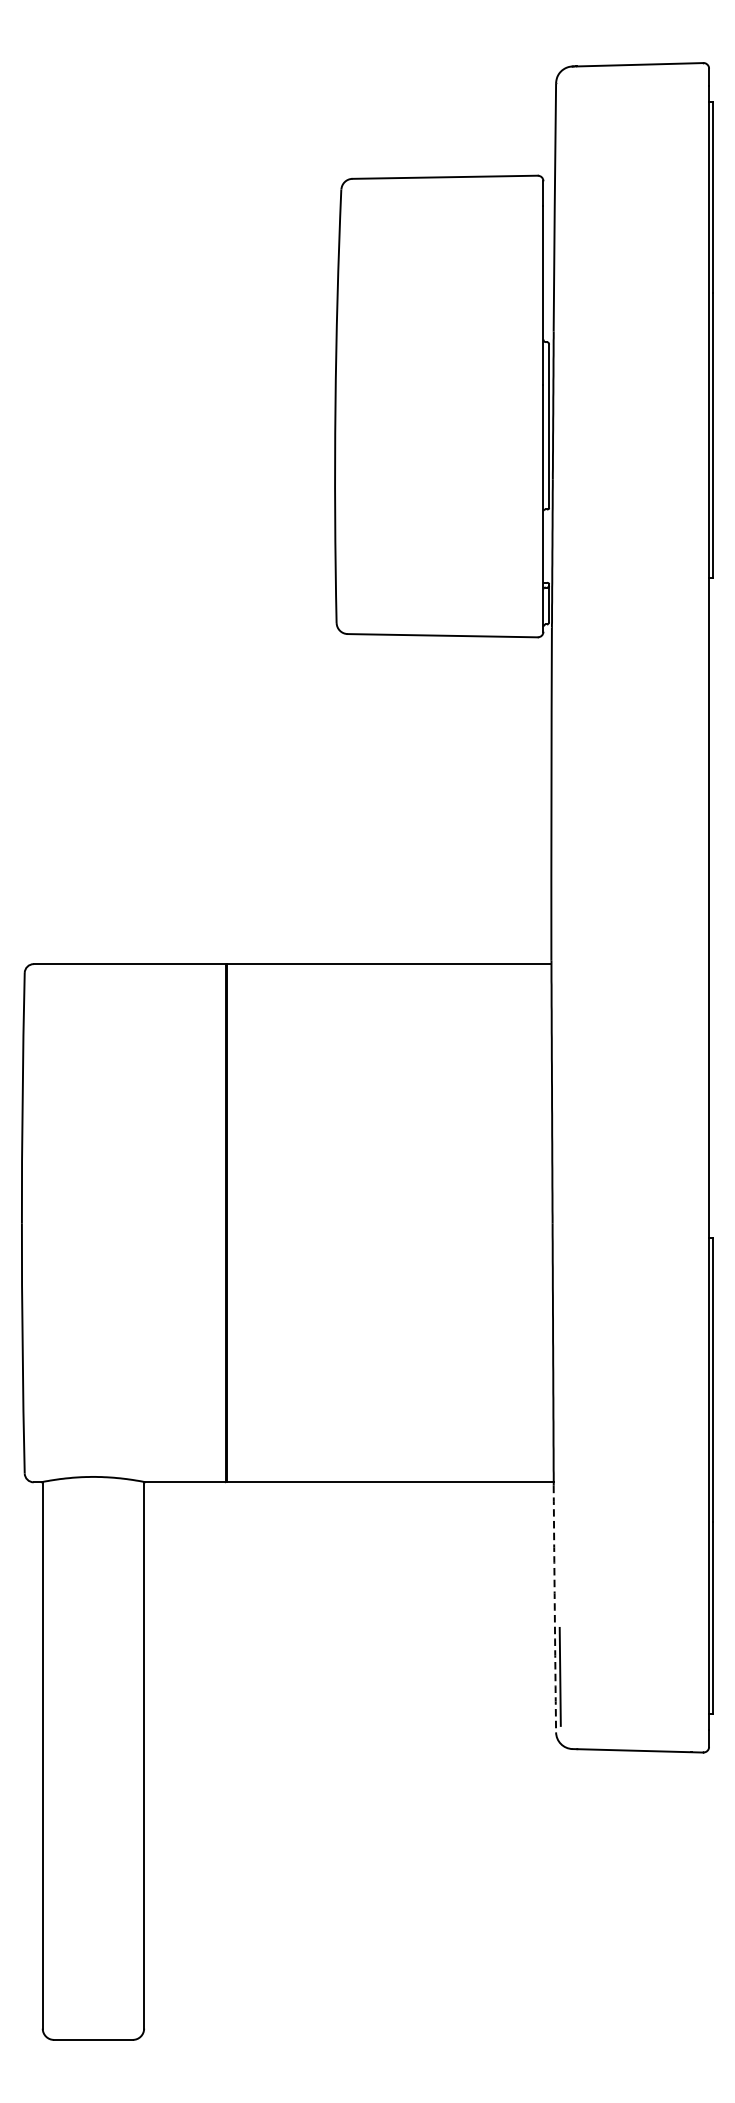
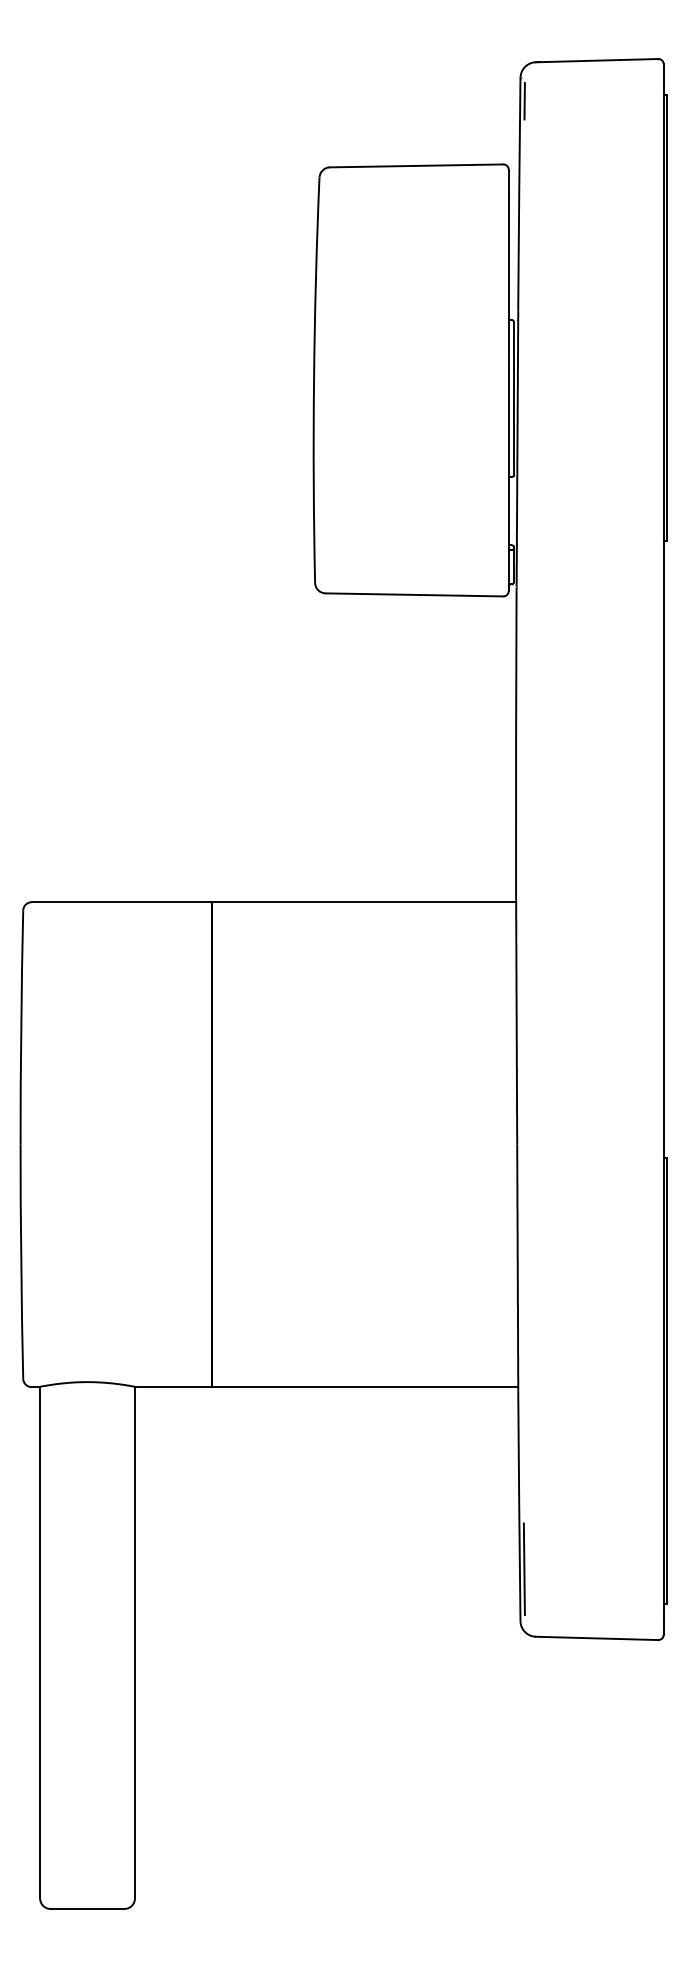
line: (560, 108) -> (524, 101), added
arc: (555, 1608) -> (519, 1505), dashed -> solid

